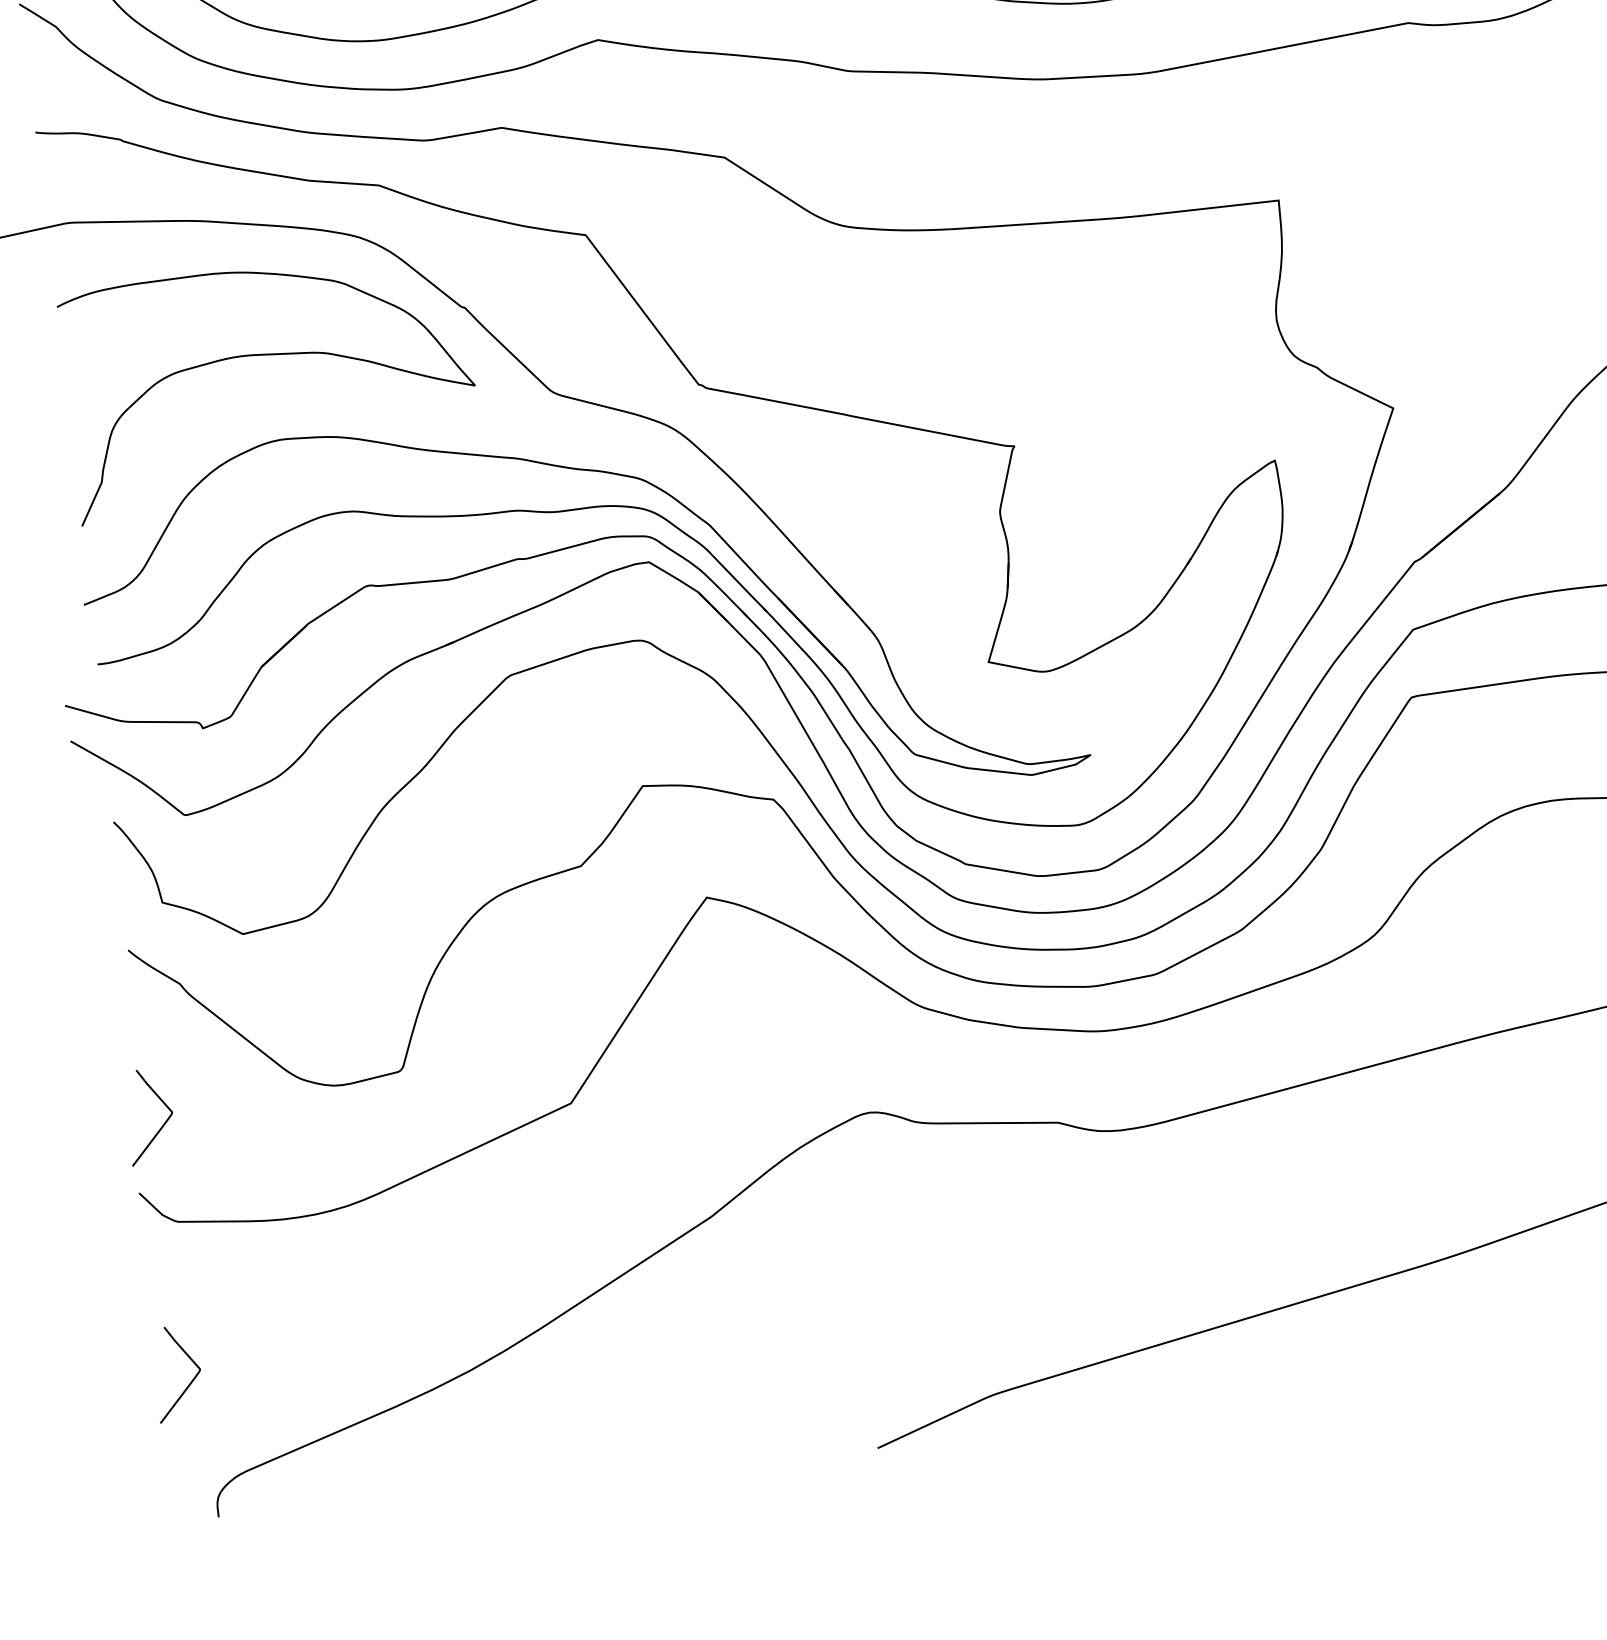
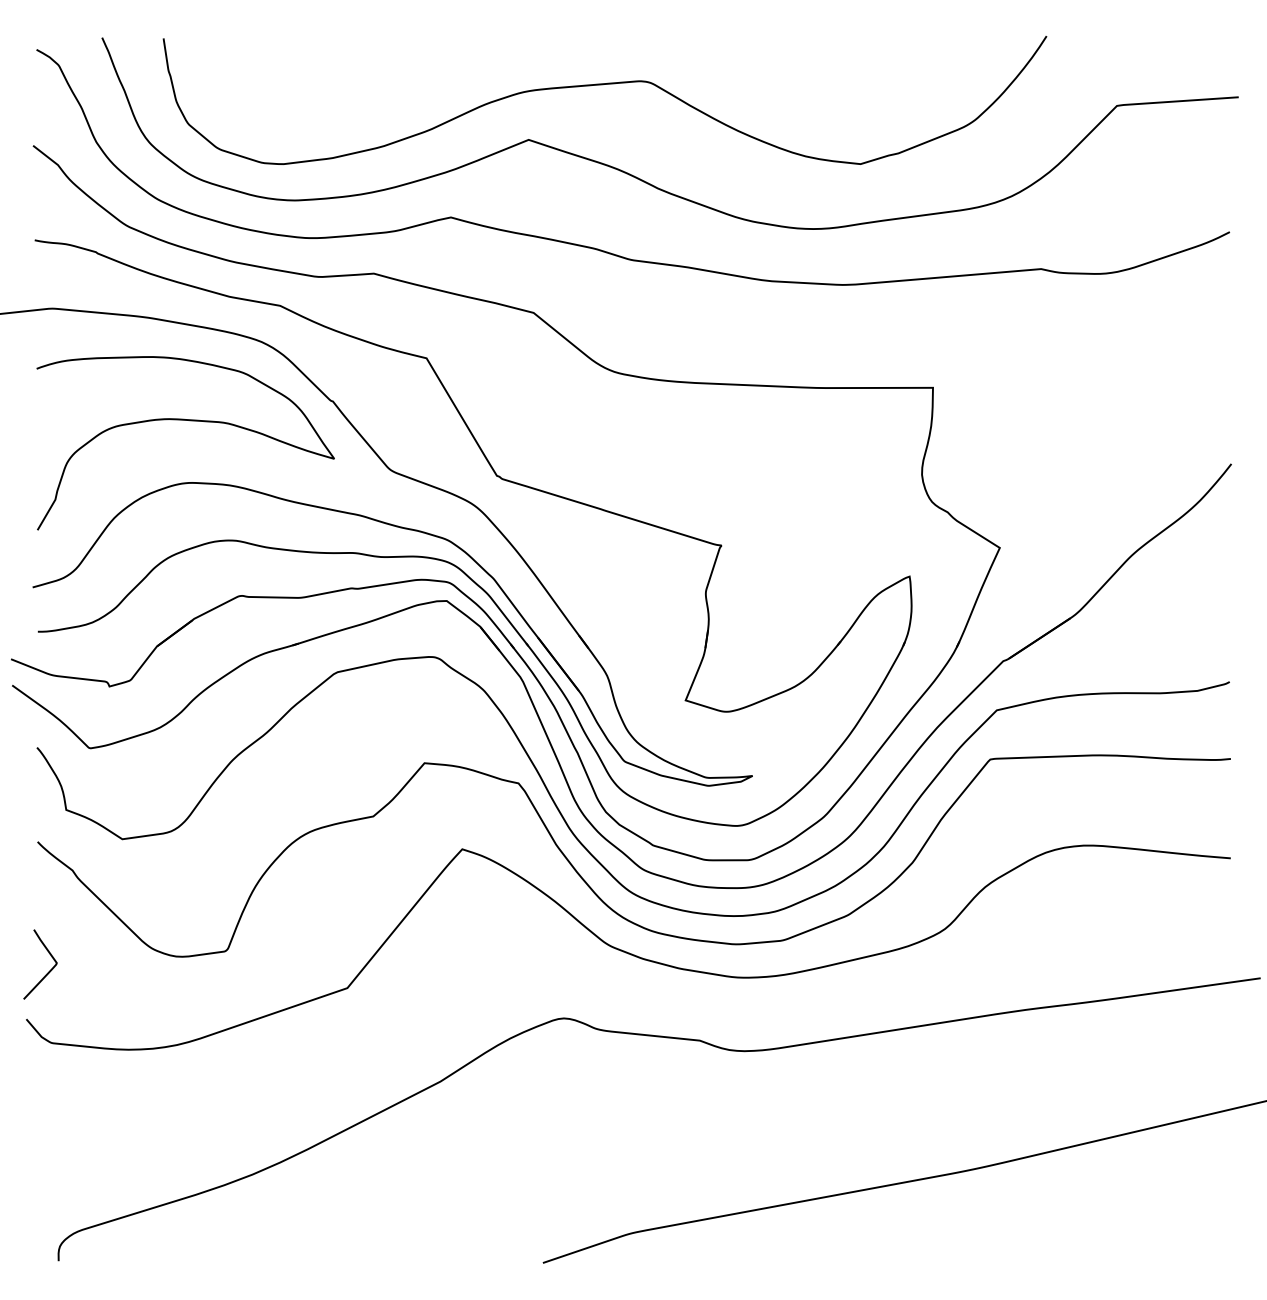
curve: (190, 1381) -> (48, 1160), removed

